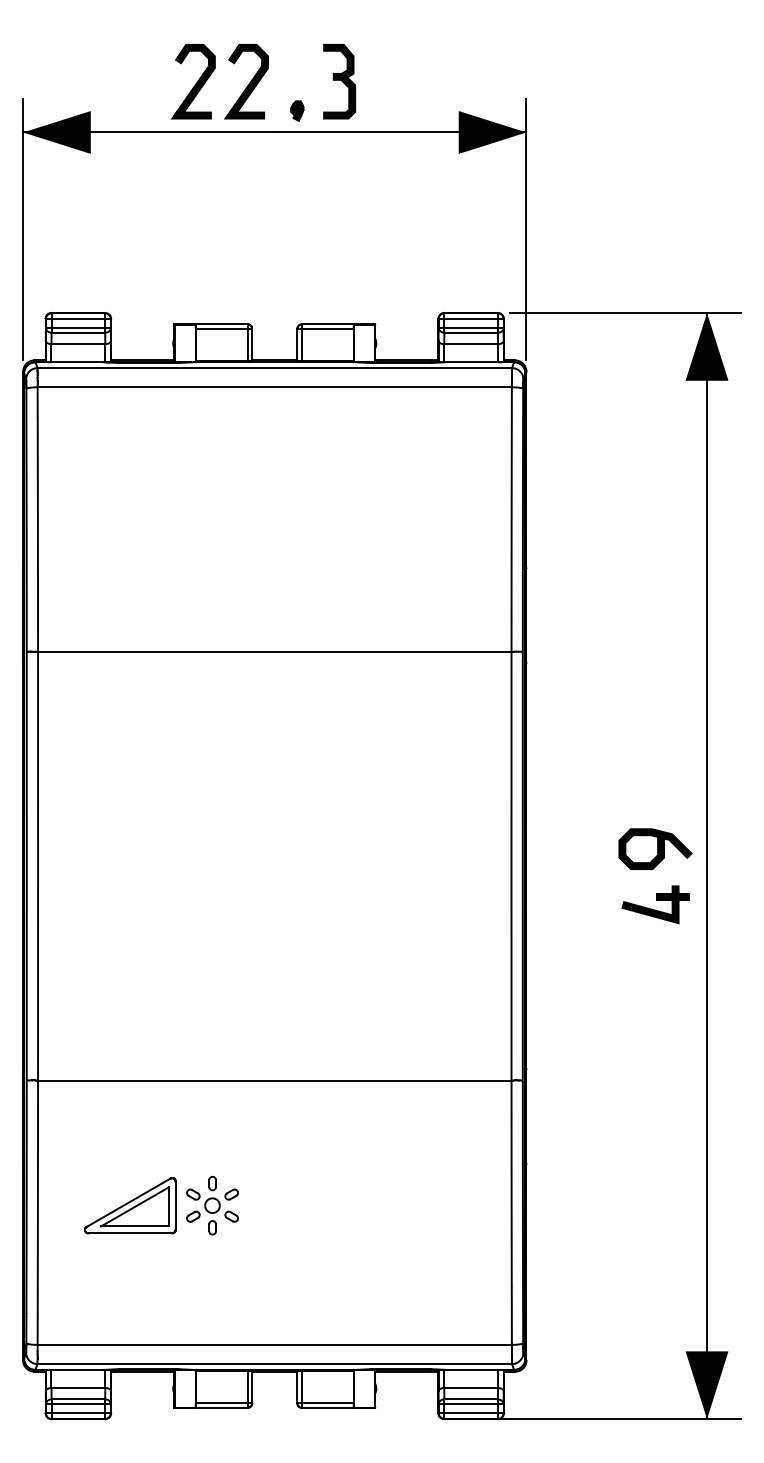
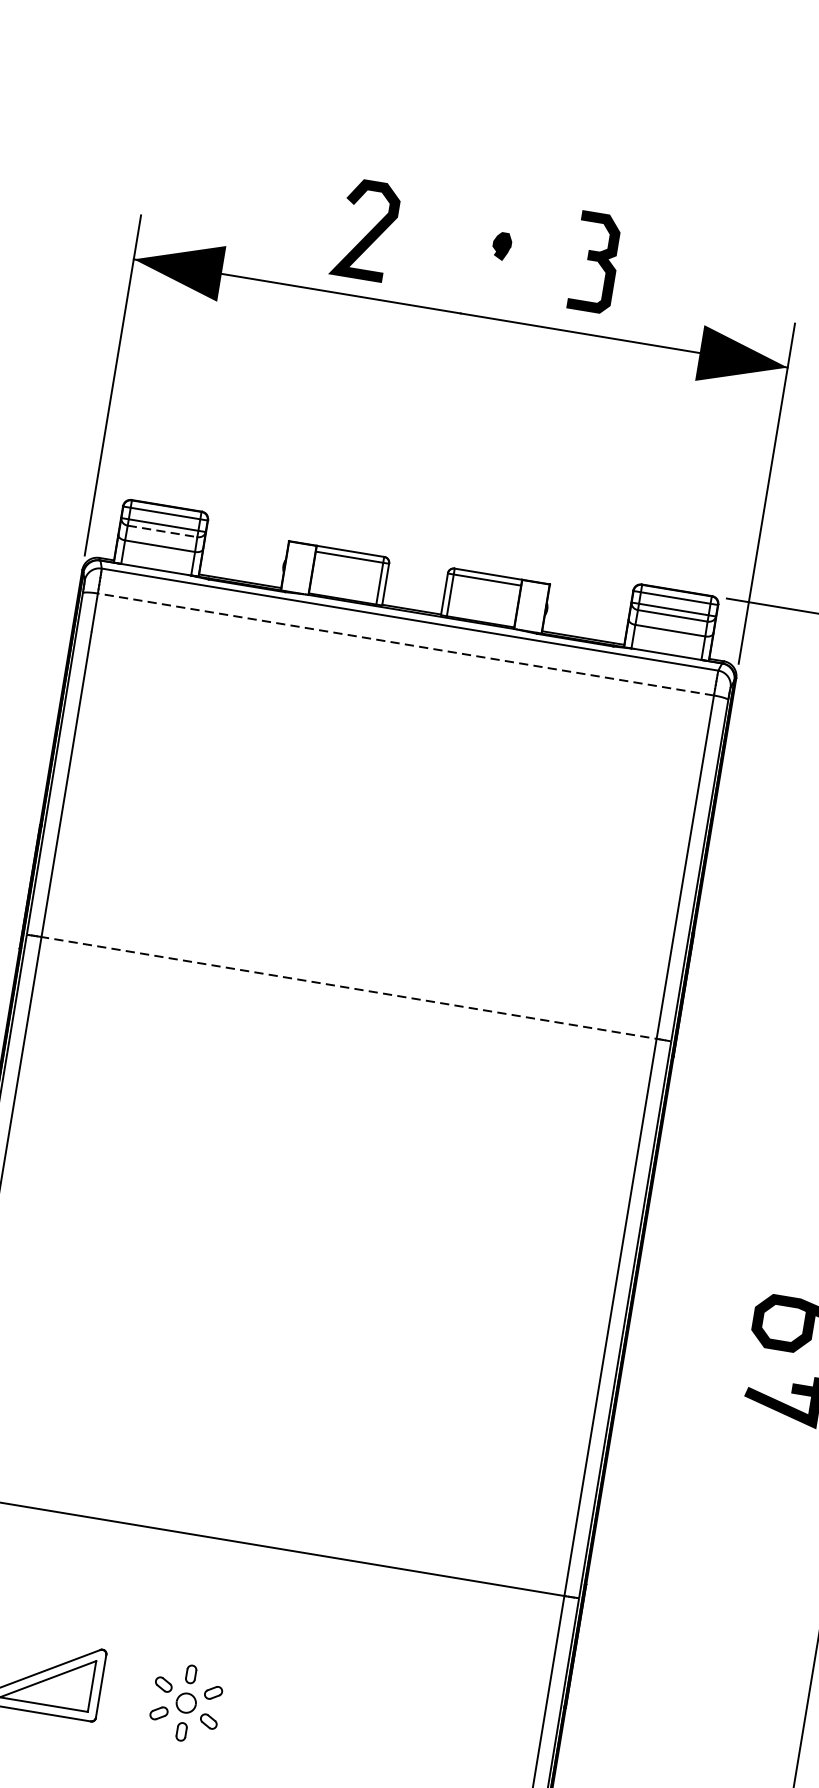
part: (339, 81) -> (595, 262), moved
curve: (248, 83) -> (437, 244), removed
part: (297, 110) -> (502, 245), moved
line: (78, 332) -> (162, 531), solid -> dashed
line: (274, 387) -> (405, 644), solid -> dashed
line: (274, 651) -> (348, 987), solid -> dashed
part: (212, 1205) -> (186, 1702), moved

